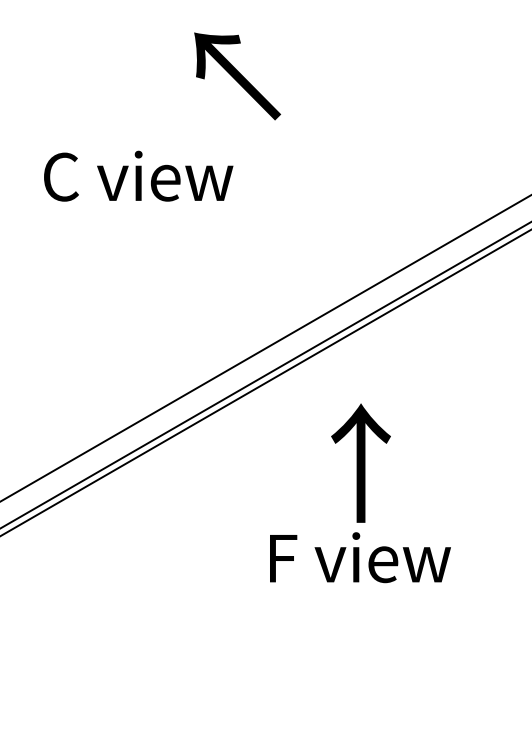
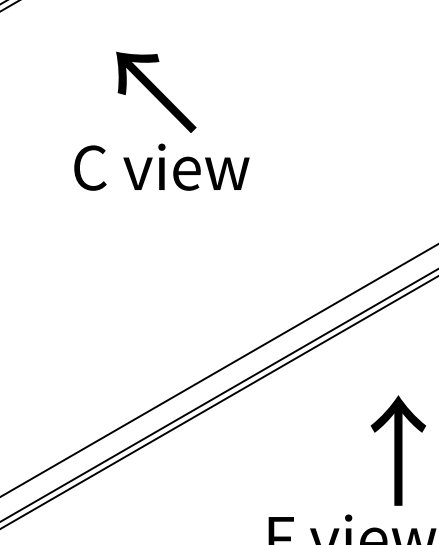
text: (237, 76) -> (156, 92), moved
text: (138, 175) -> (161, 166), moved
text: (360, 462) -> (397, 449), moved

